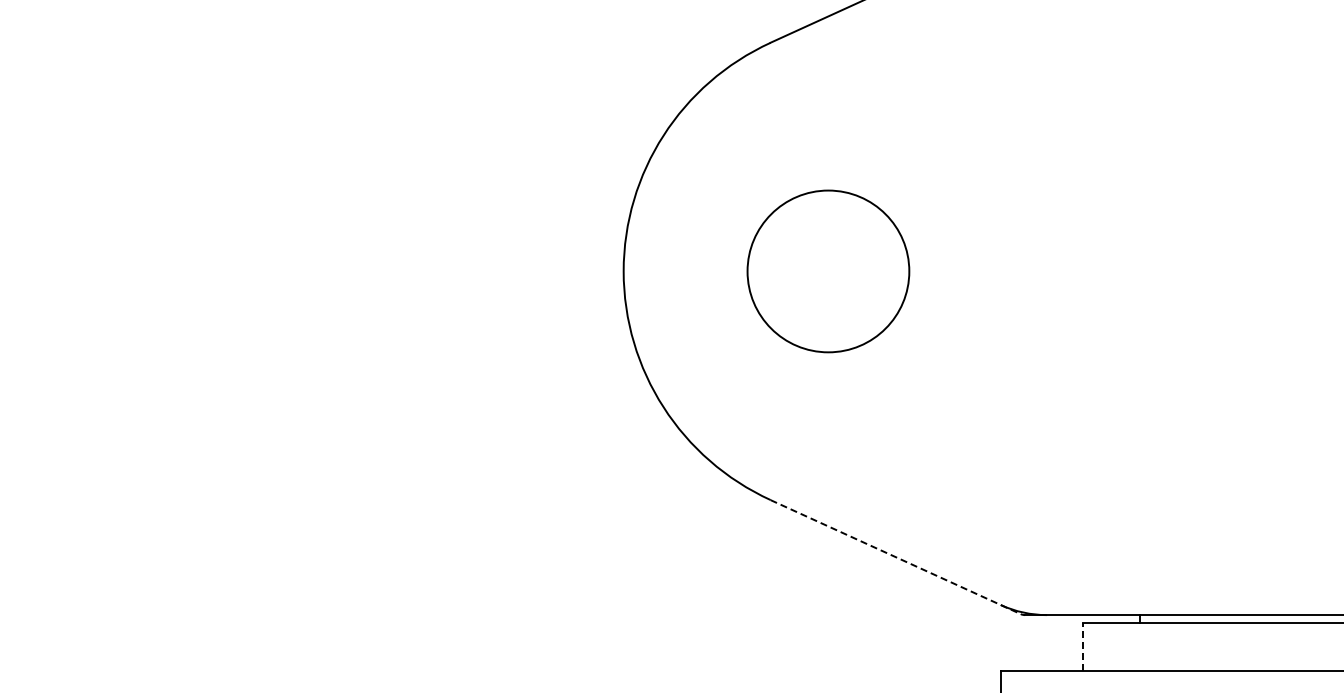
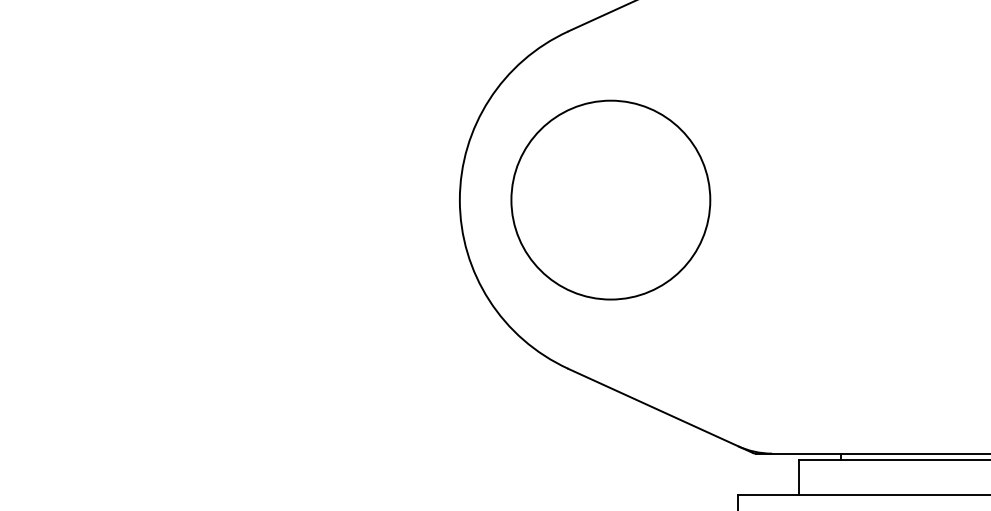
circle: (828, 271) -> (610, 200), size x1.67
line: (896, 557) -> (661, 411), dashed -> solid
line: (1083, 646) -> (799, 476), dashed -> solid

